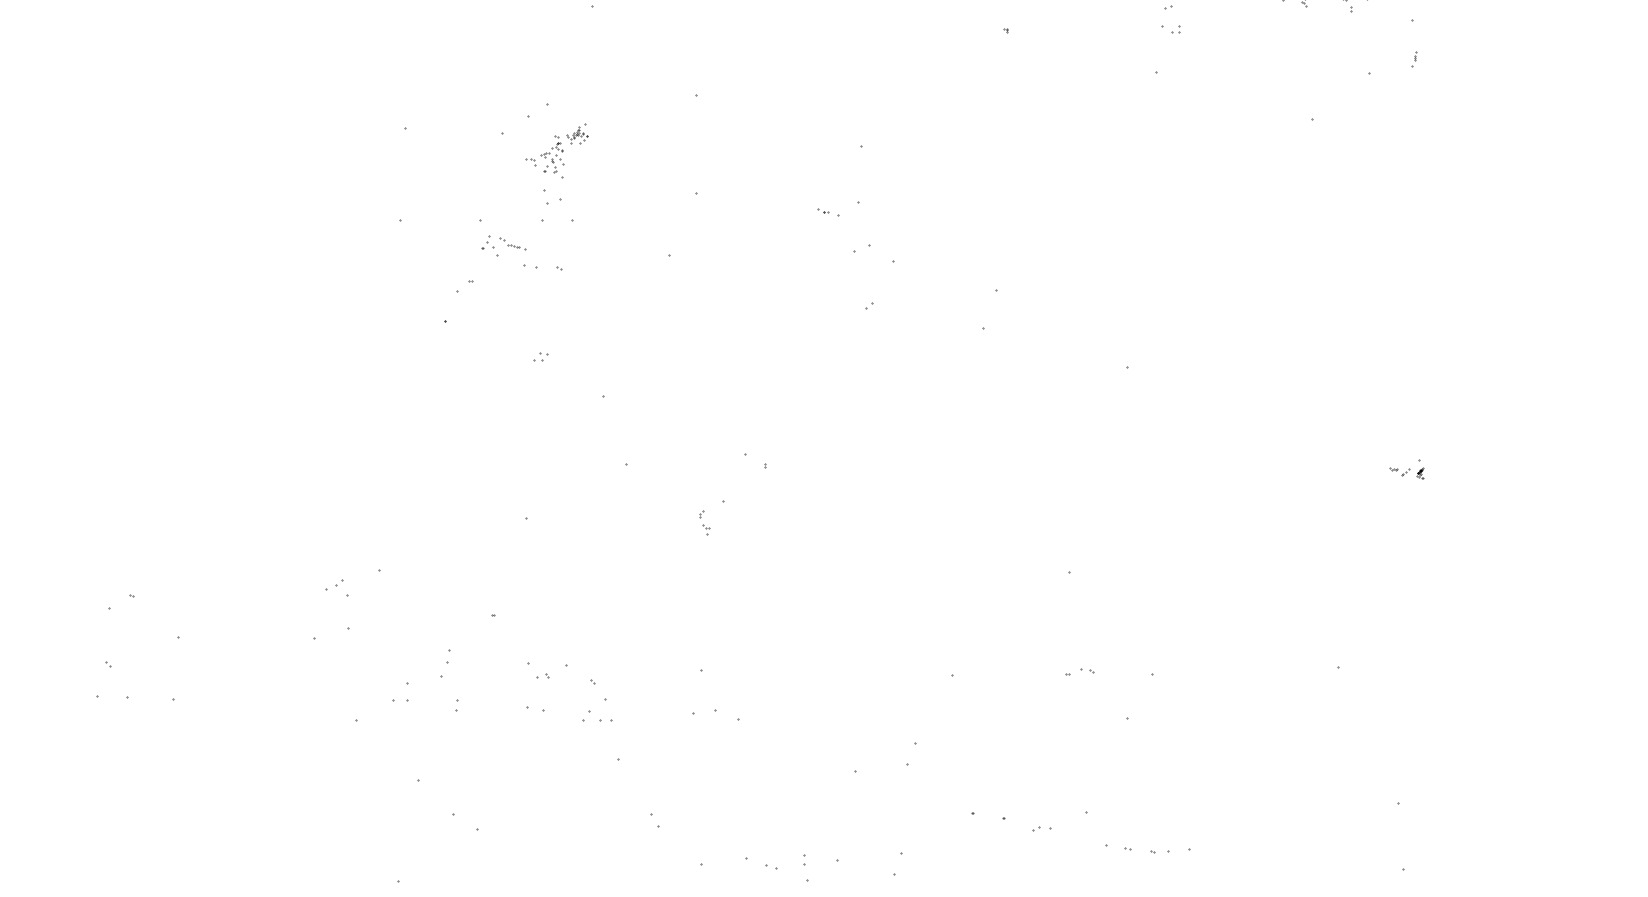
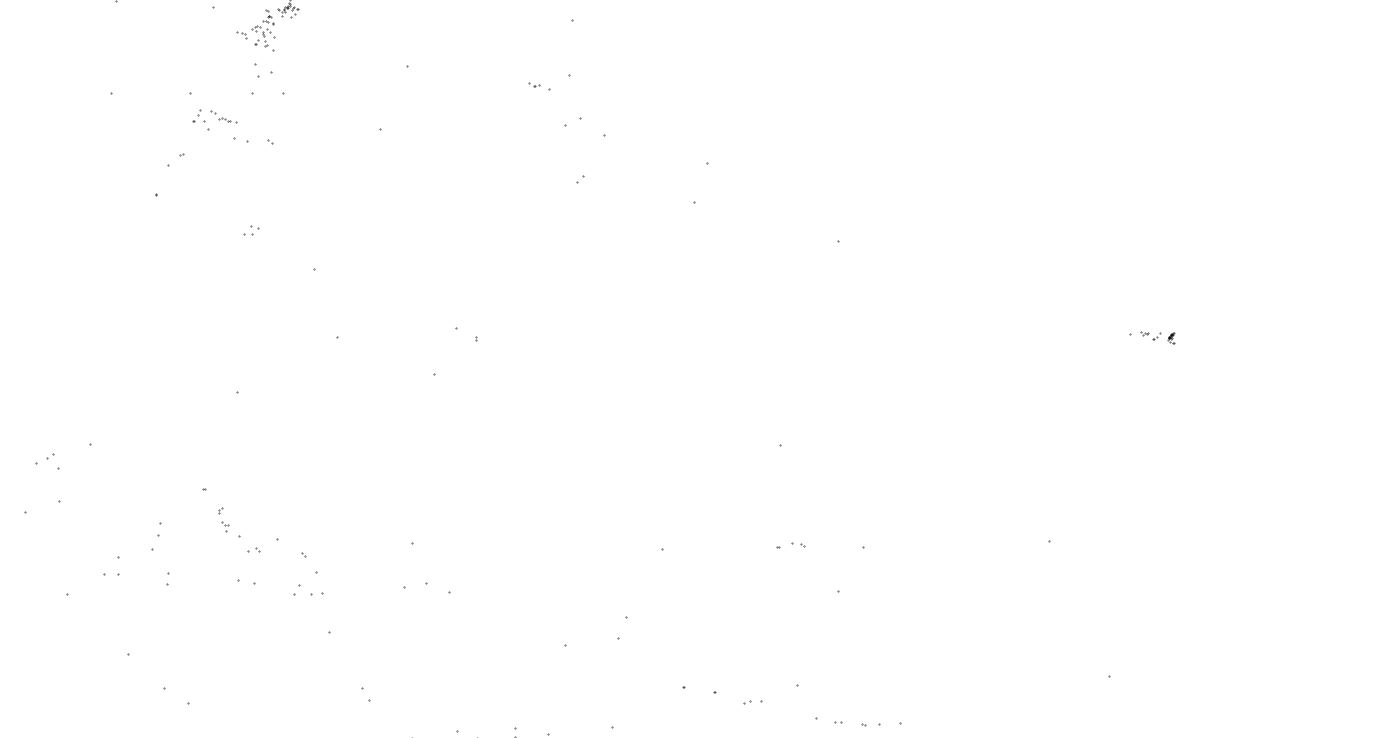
part: (1406, 473) -> (1157, 338), moved
part: (704, 522) -> (223, 519), moved

